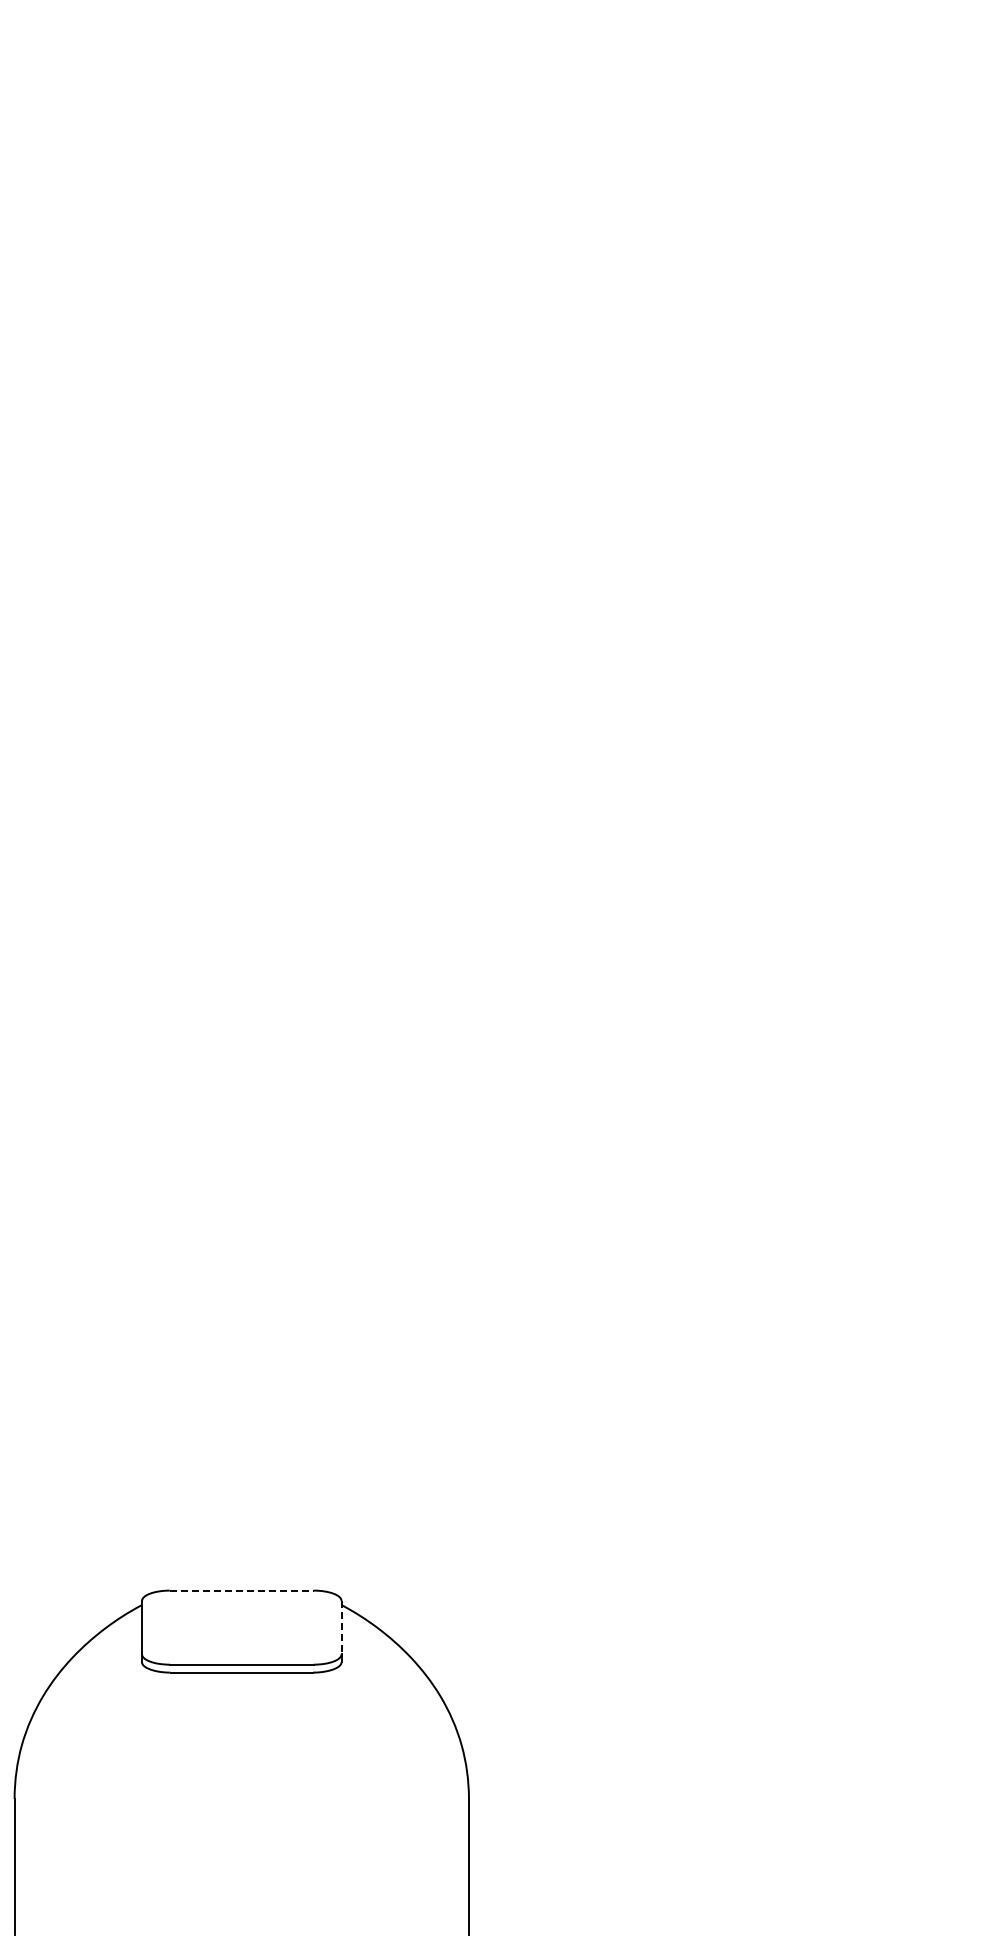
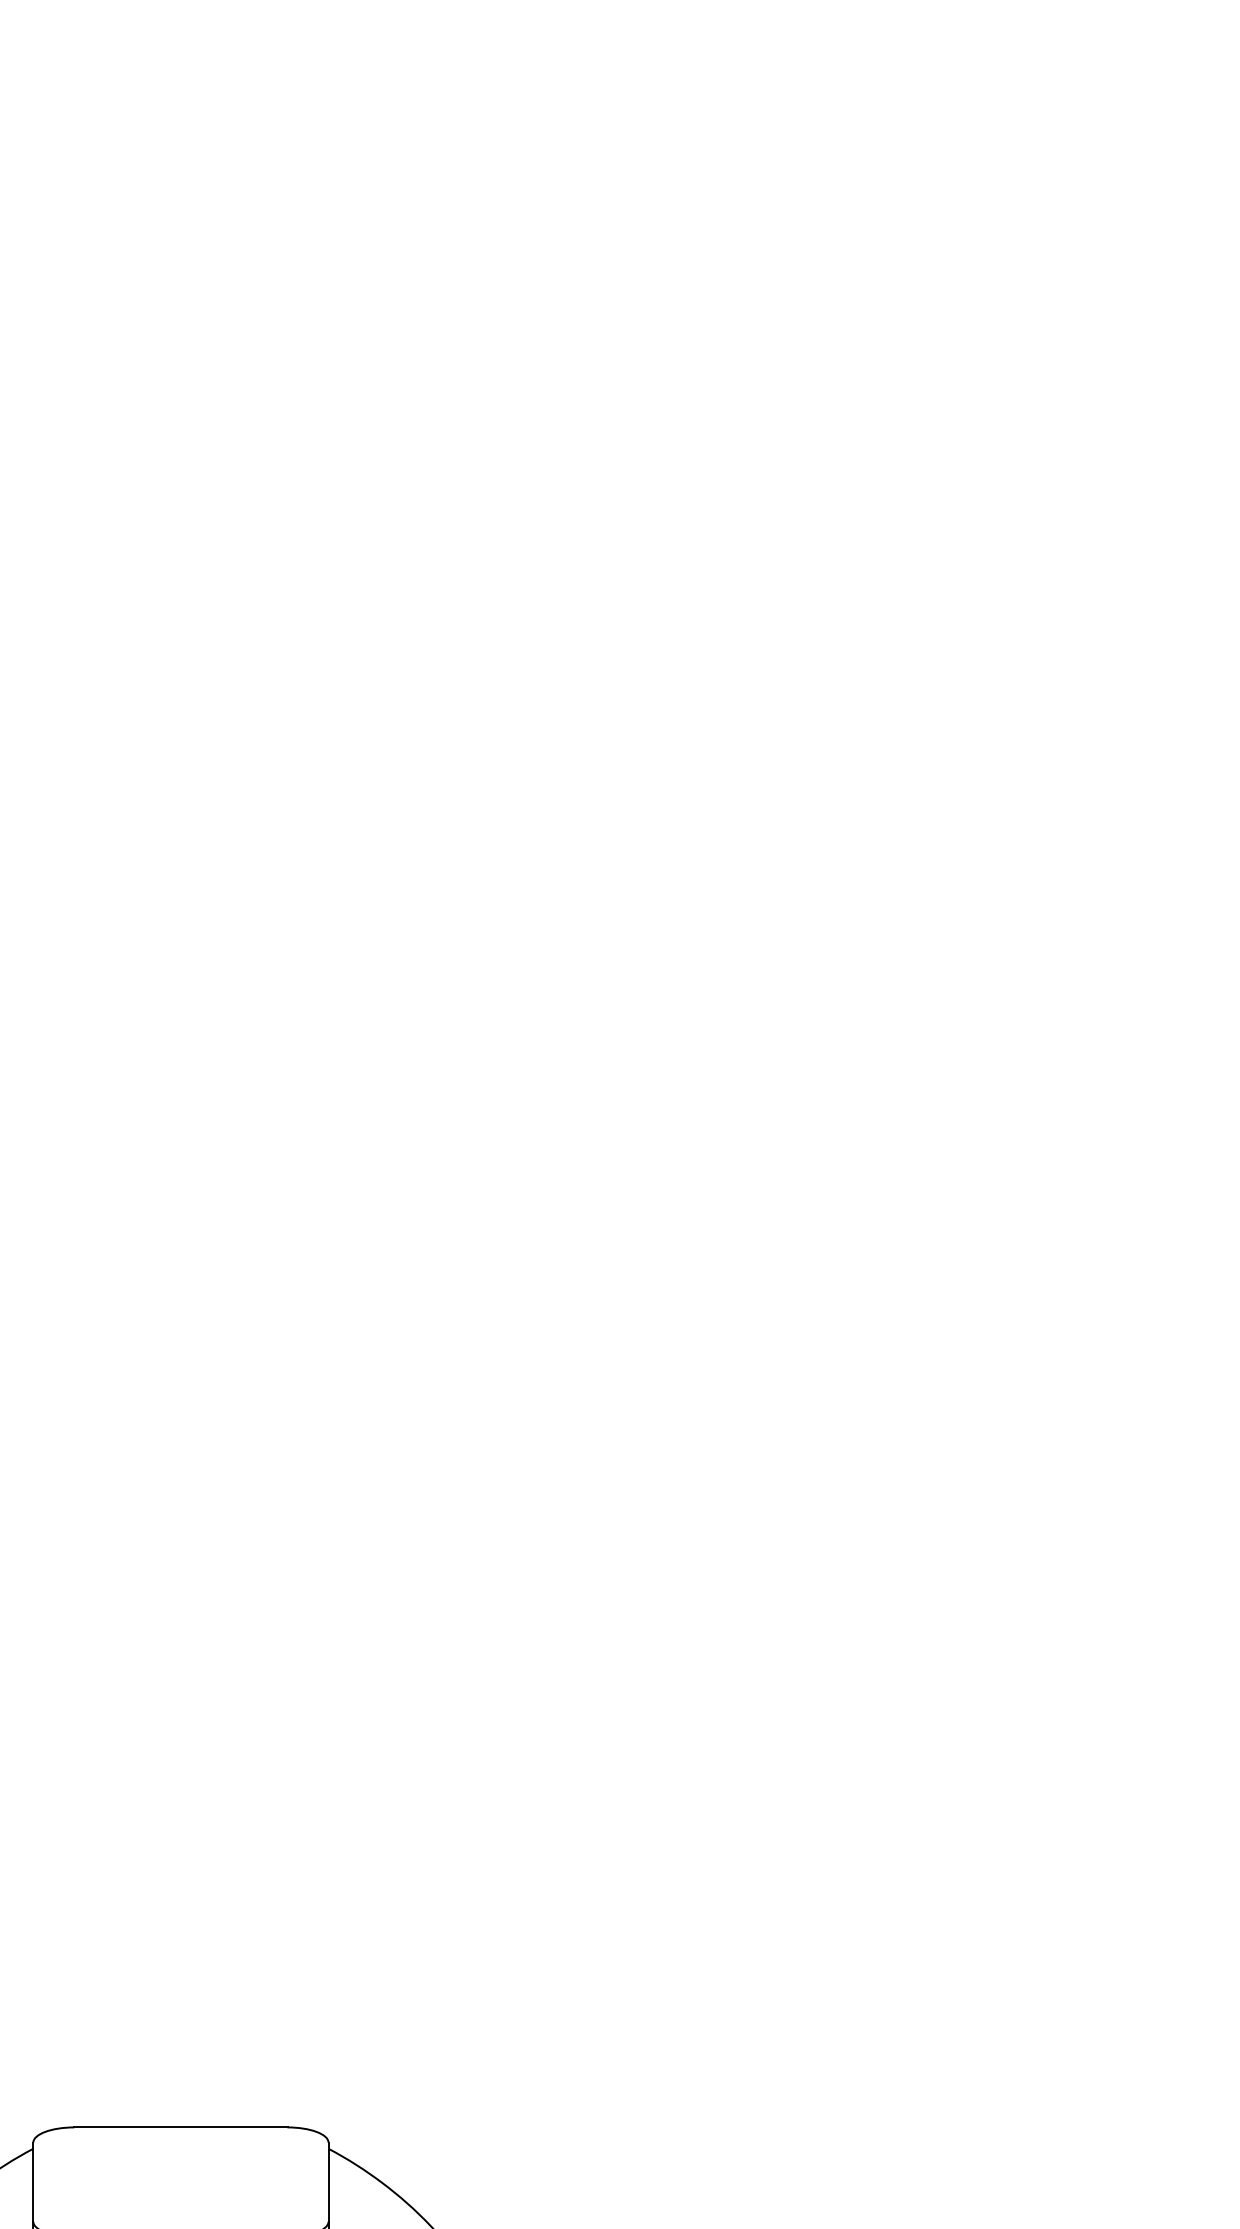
line: (242, 1590) -> (181, 2127), dashed -> solid
line: (341, 1627) -> (328, 2181), dashed -> solid

